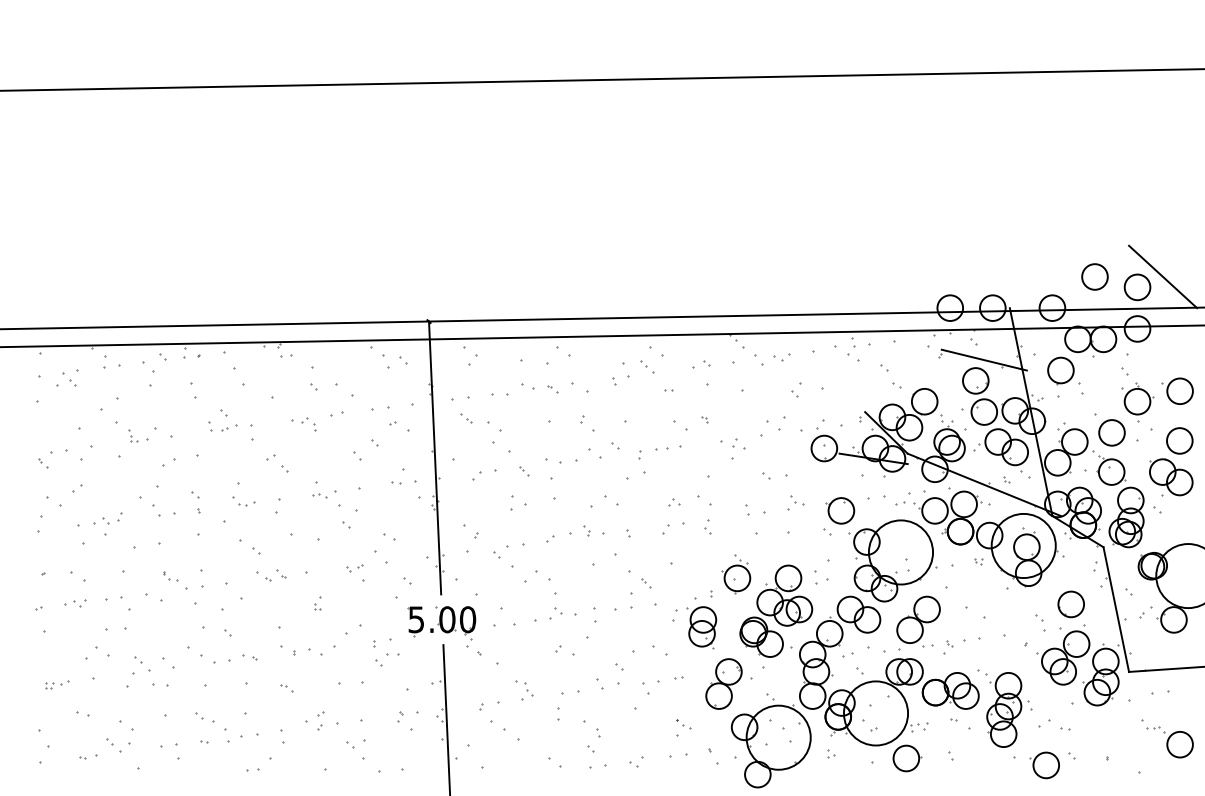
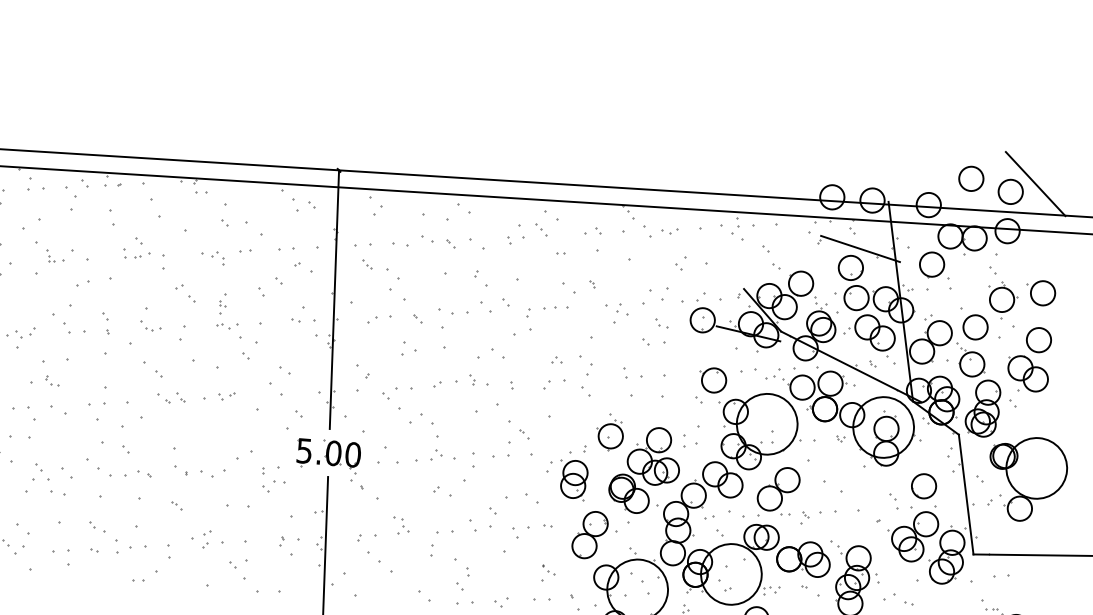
part: (797, 500) -> (661, 323), moved
part: (707, 526) -> (586, 385), size x1.6
part: (354, 568) -> (226, 396), moved
part: (170, 576) -> (52, 381), moved
part: (317, 603) -> (222, 300), moved

